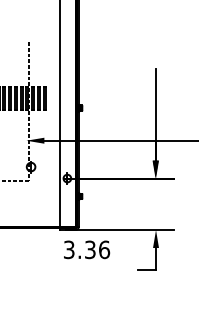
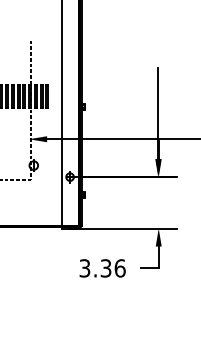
text: (86, 249) -> (102, 268), moved

